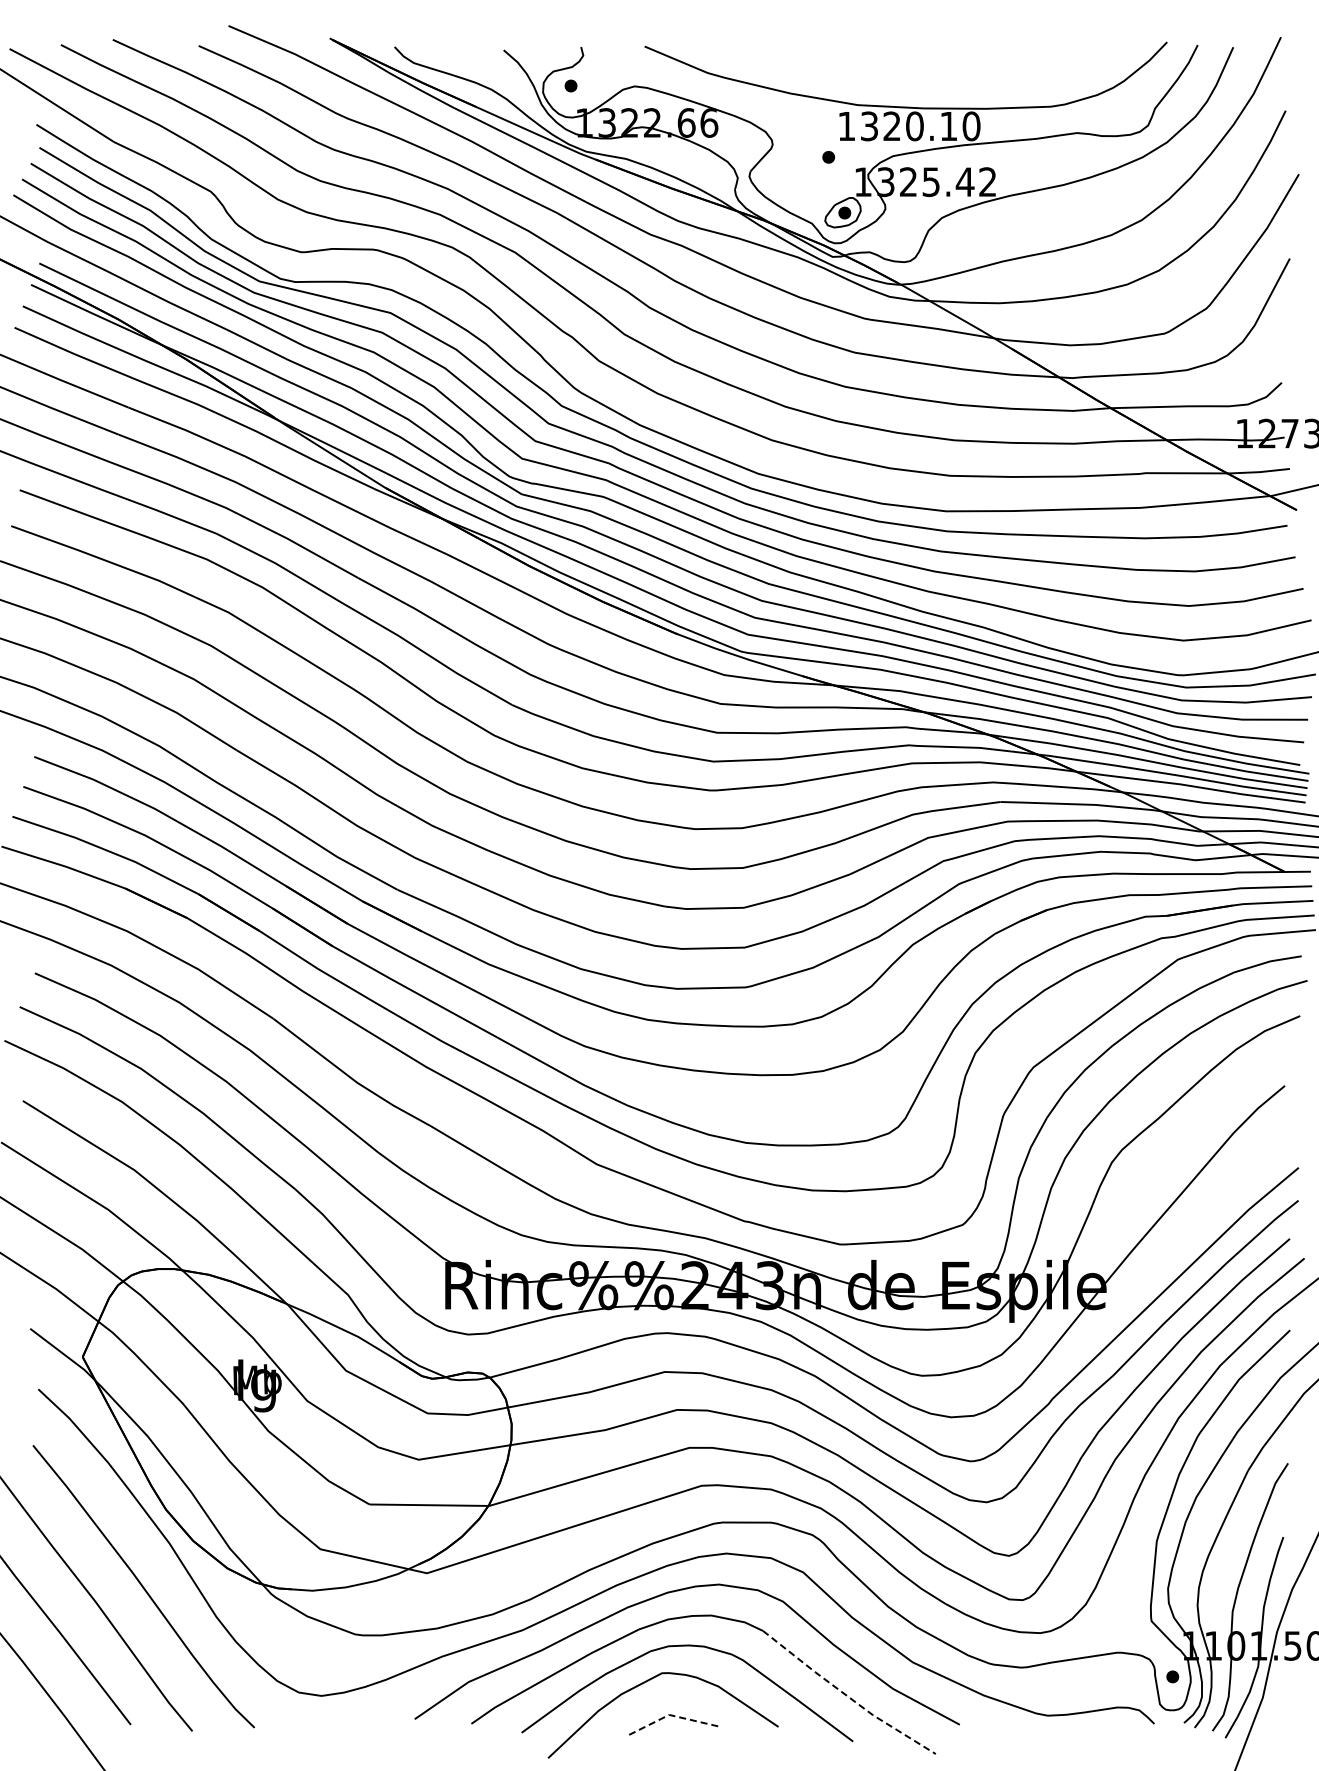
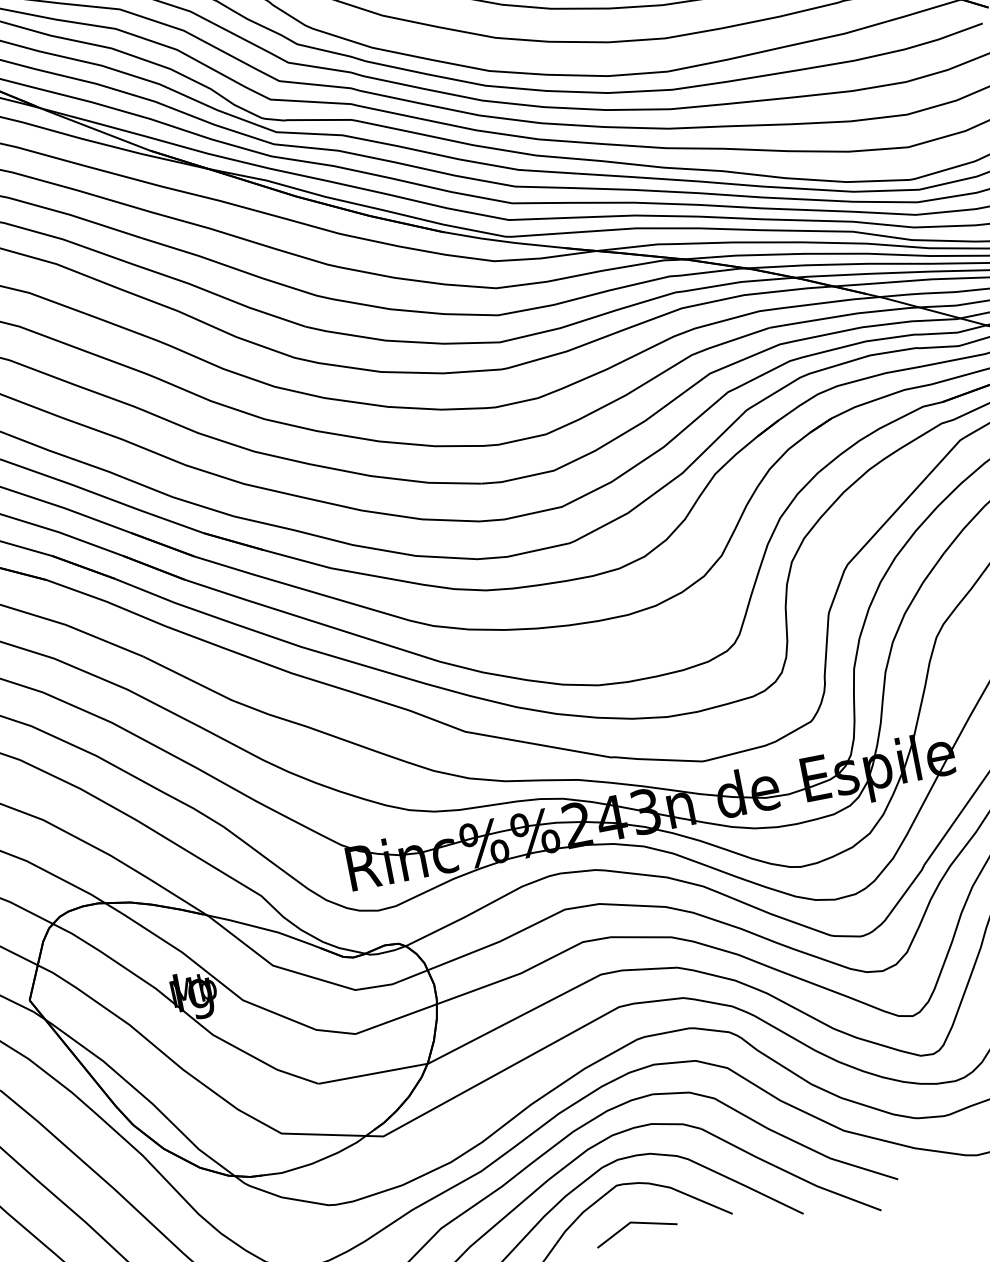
line: (847, 1696) -> (790, 1173), dashed -> solid
line: (672, 1715) -> (633, 1222), dashed -> solid

